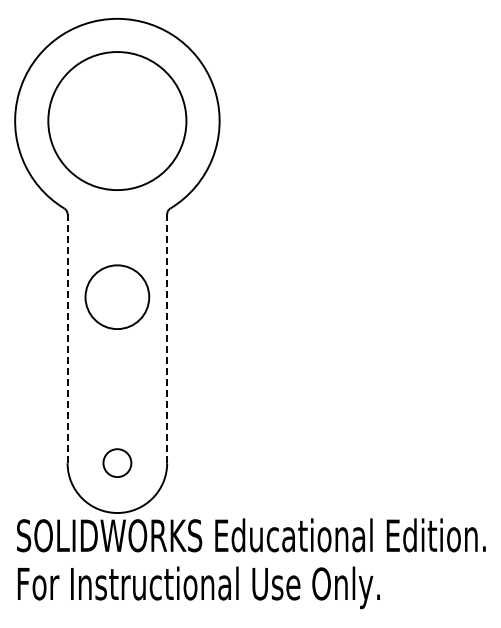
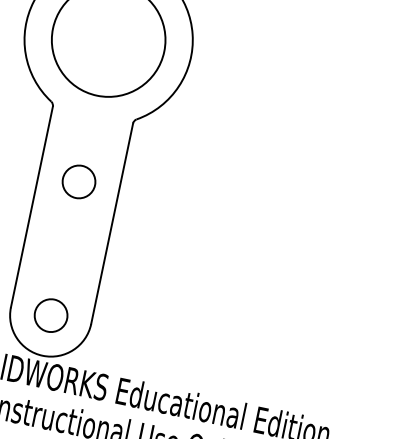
circle: (117, 297) -> (79, 182), size x0.62
line: (167, 338) -> (112, 223), dashed -> solid
line: (67, 339) -> (31, 207), dashed -> solid
circle: (117, 462) -> (51, 315), size x1.43

